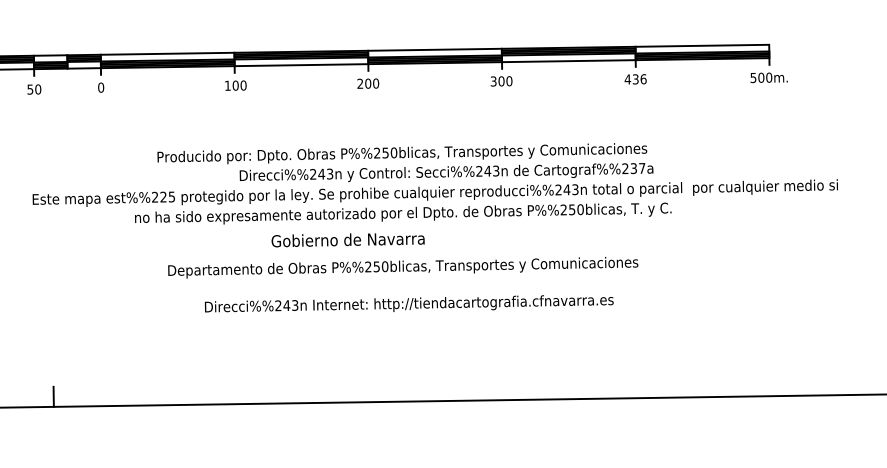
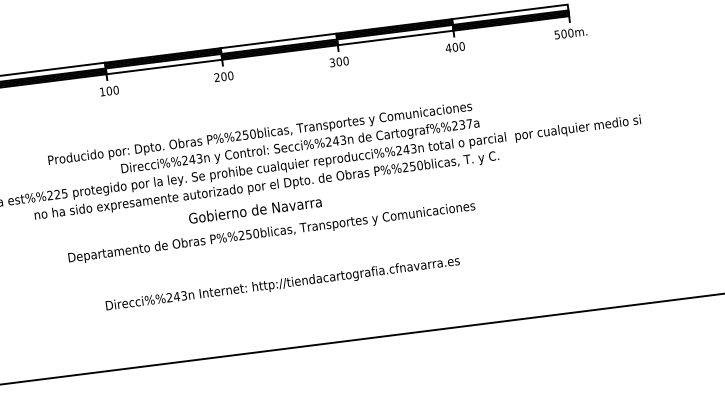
text: (639, 79) -> (458, 47), 436 -> 400
text: (347, 240) -> (254, 210), moved
text: (408, 303) -> (282, 283), moved

